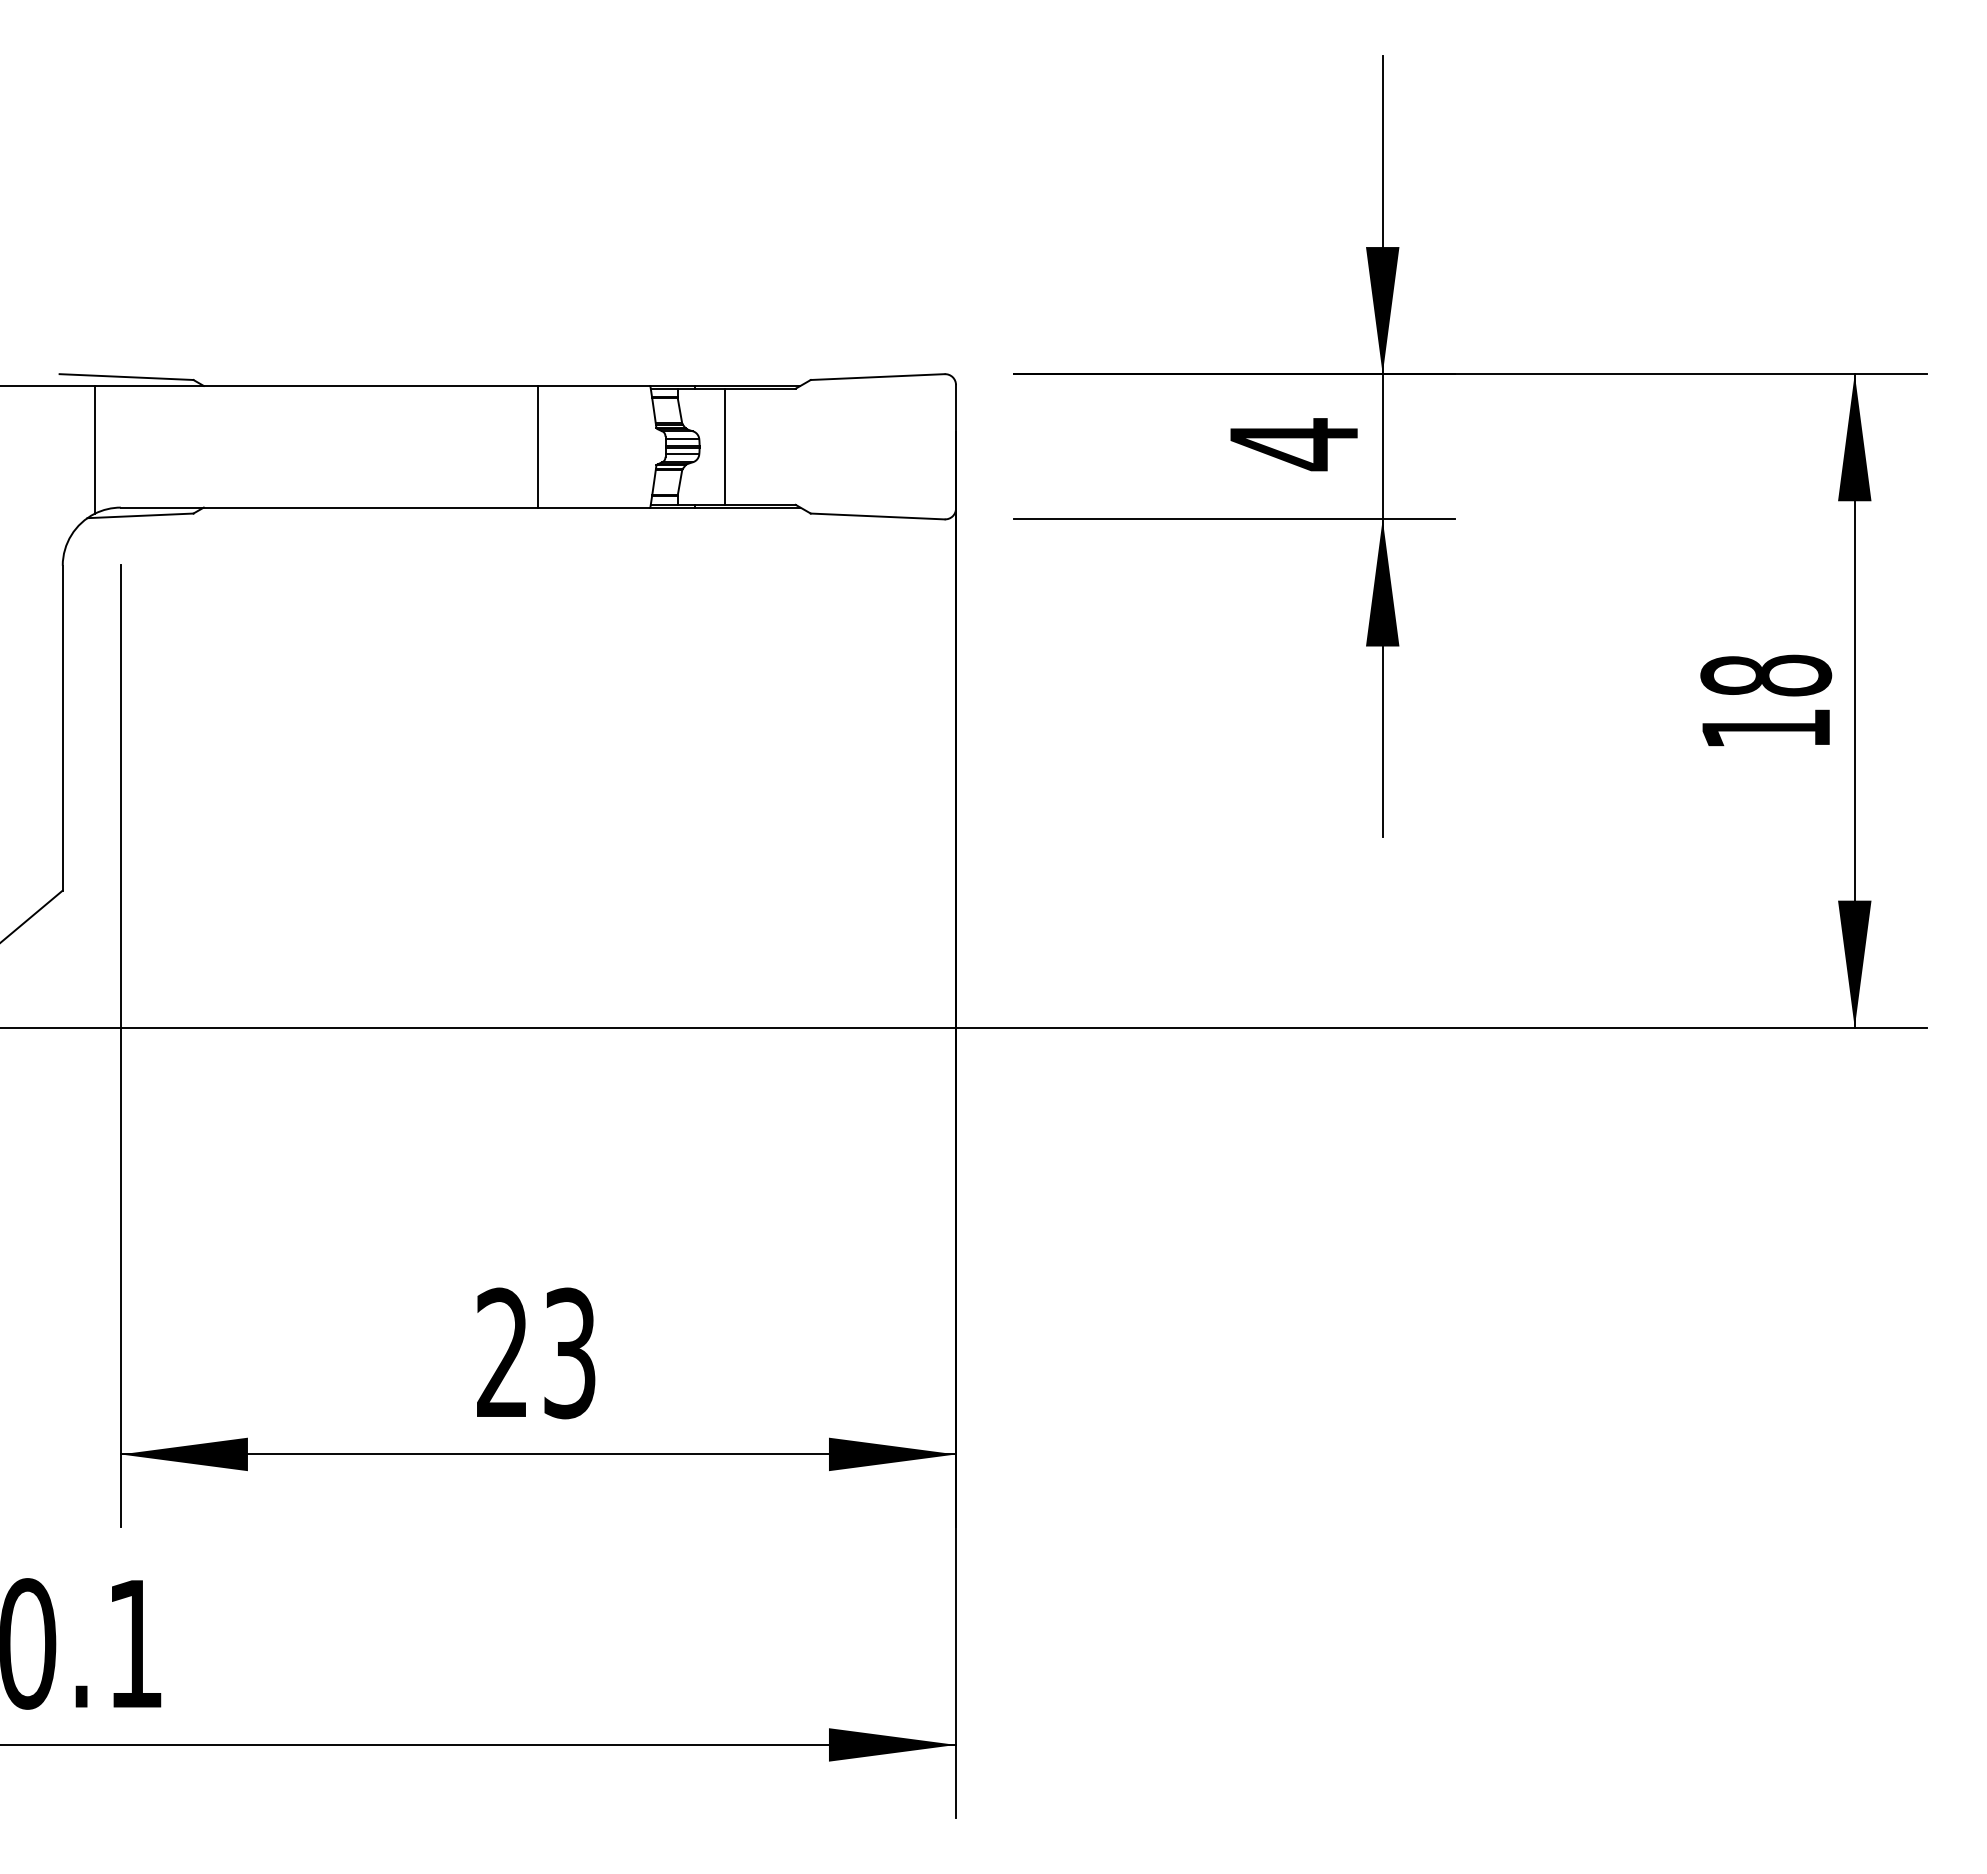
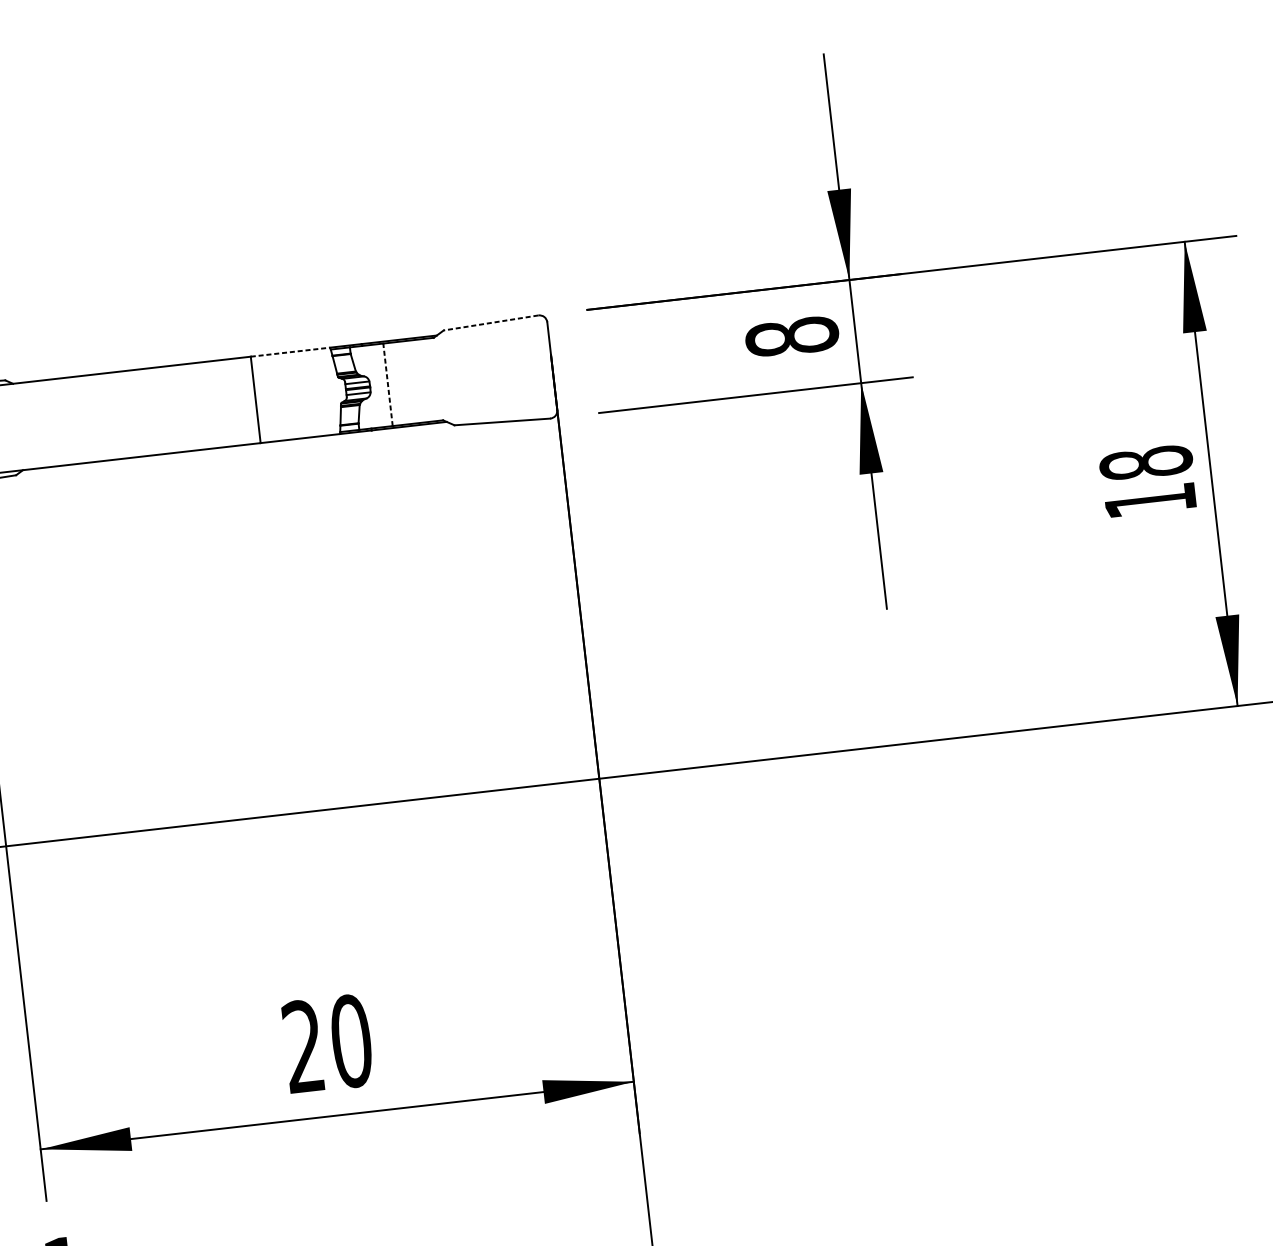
line: (877, 377) -> (490, 323), solid -> dashed
line: (594, 385) -> (290, 351), solid -> dashed
text: (1294, 444) -> (792, 337), 4 -> 8
line: (724, 446) -> (387, 384), solid -> dashed
text: (569, 1353) -> (351, 1041), 23 -> 20

